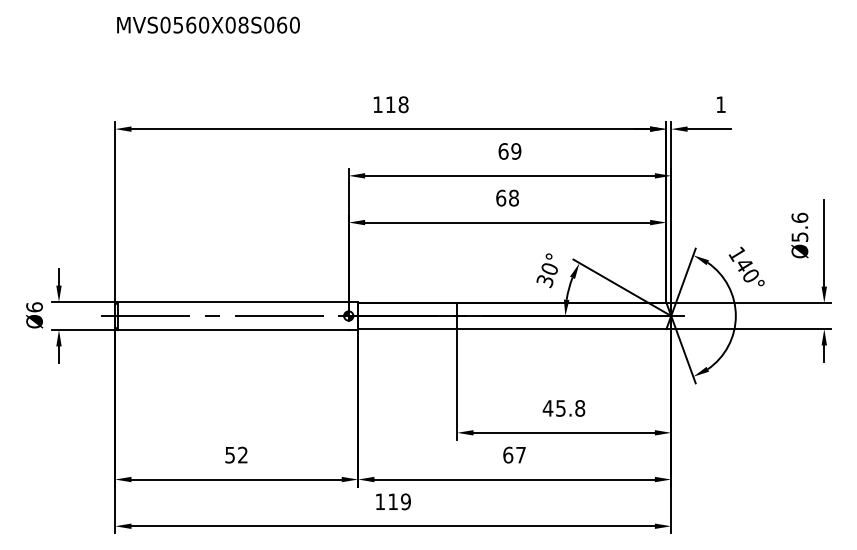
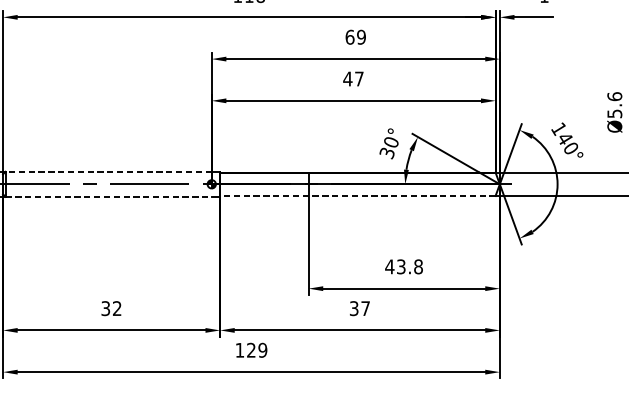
text: (506, 197) -> (352, 78), 68 -> 47
line: (232, 302) -> (107, 172), solid -> dashed
line: (511, 329) -> (357, 196), solid -> dashed
line: (233, 330) -> (108, 197), solid -> dashed
text: (560, 407) -> (400, 266), 45.8 -> 43.8
text: (229, 454) -> (105, 308), 52 -> 32
text: (508, 454) -> (354, 308), 67 -> 37
text: (392, 501) -> (250, 350), 119 -> 129

